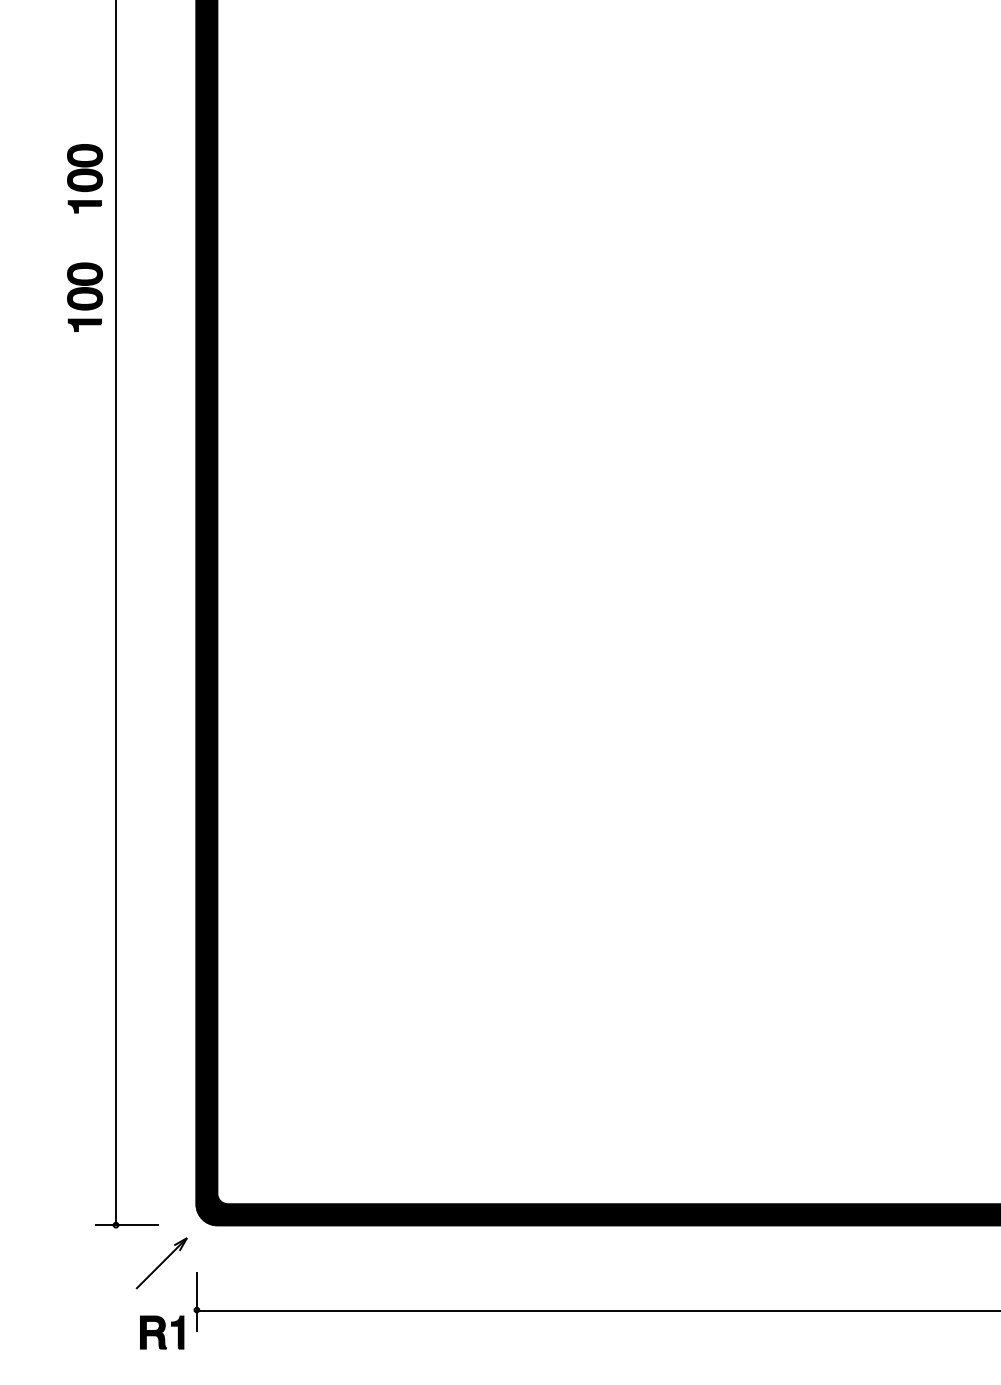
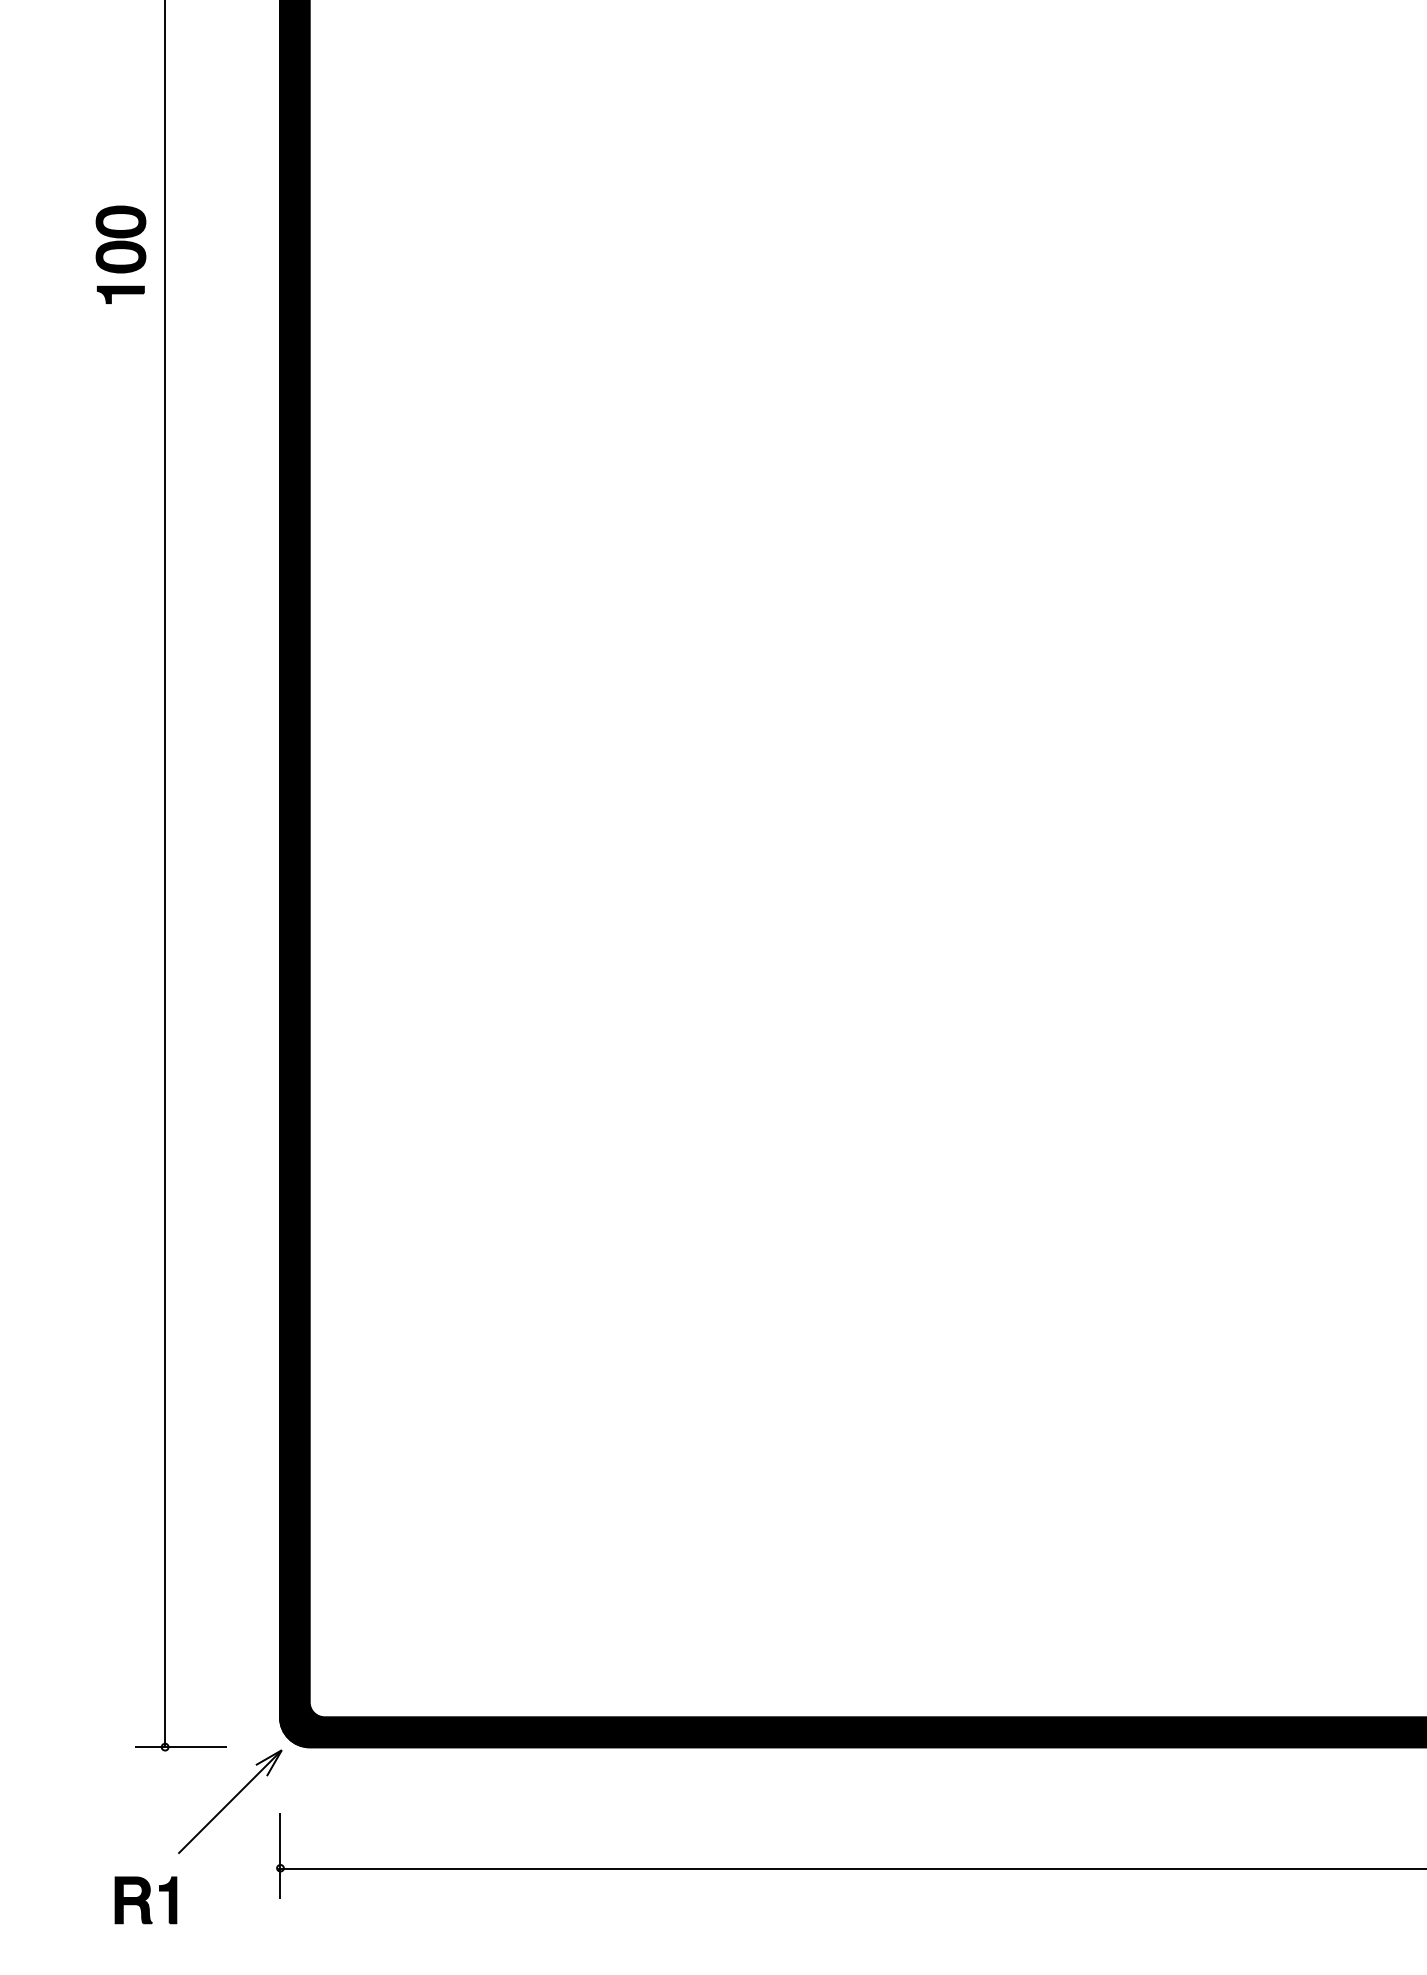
part: (84, 297) -> (120, 423), removed
part: (161, 1263) -> (230, 1801), size x1.43
part: (161, 1332) -> (145, 1900), moved

